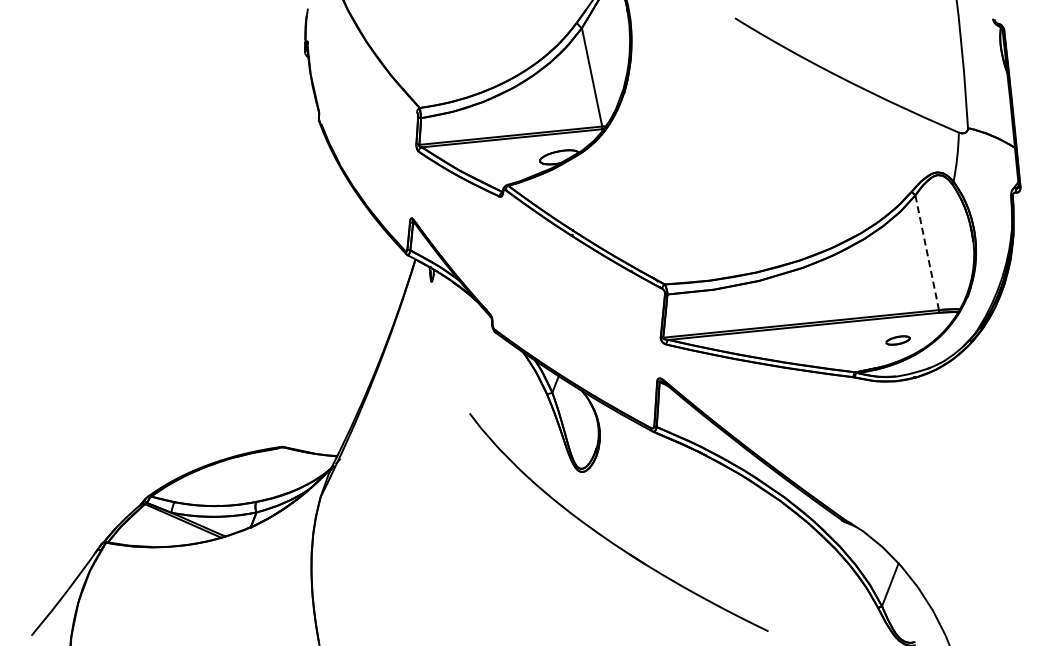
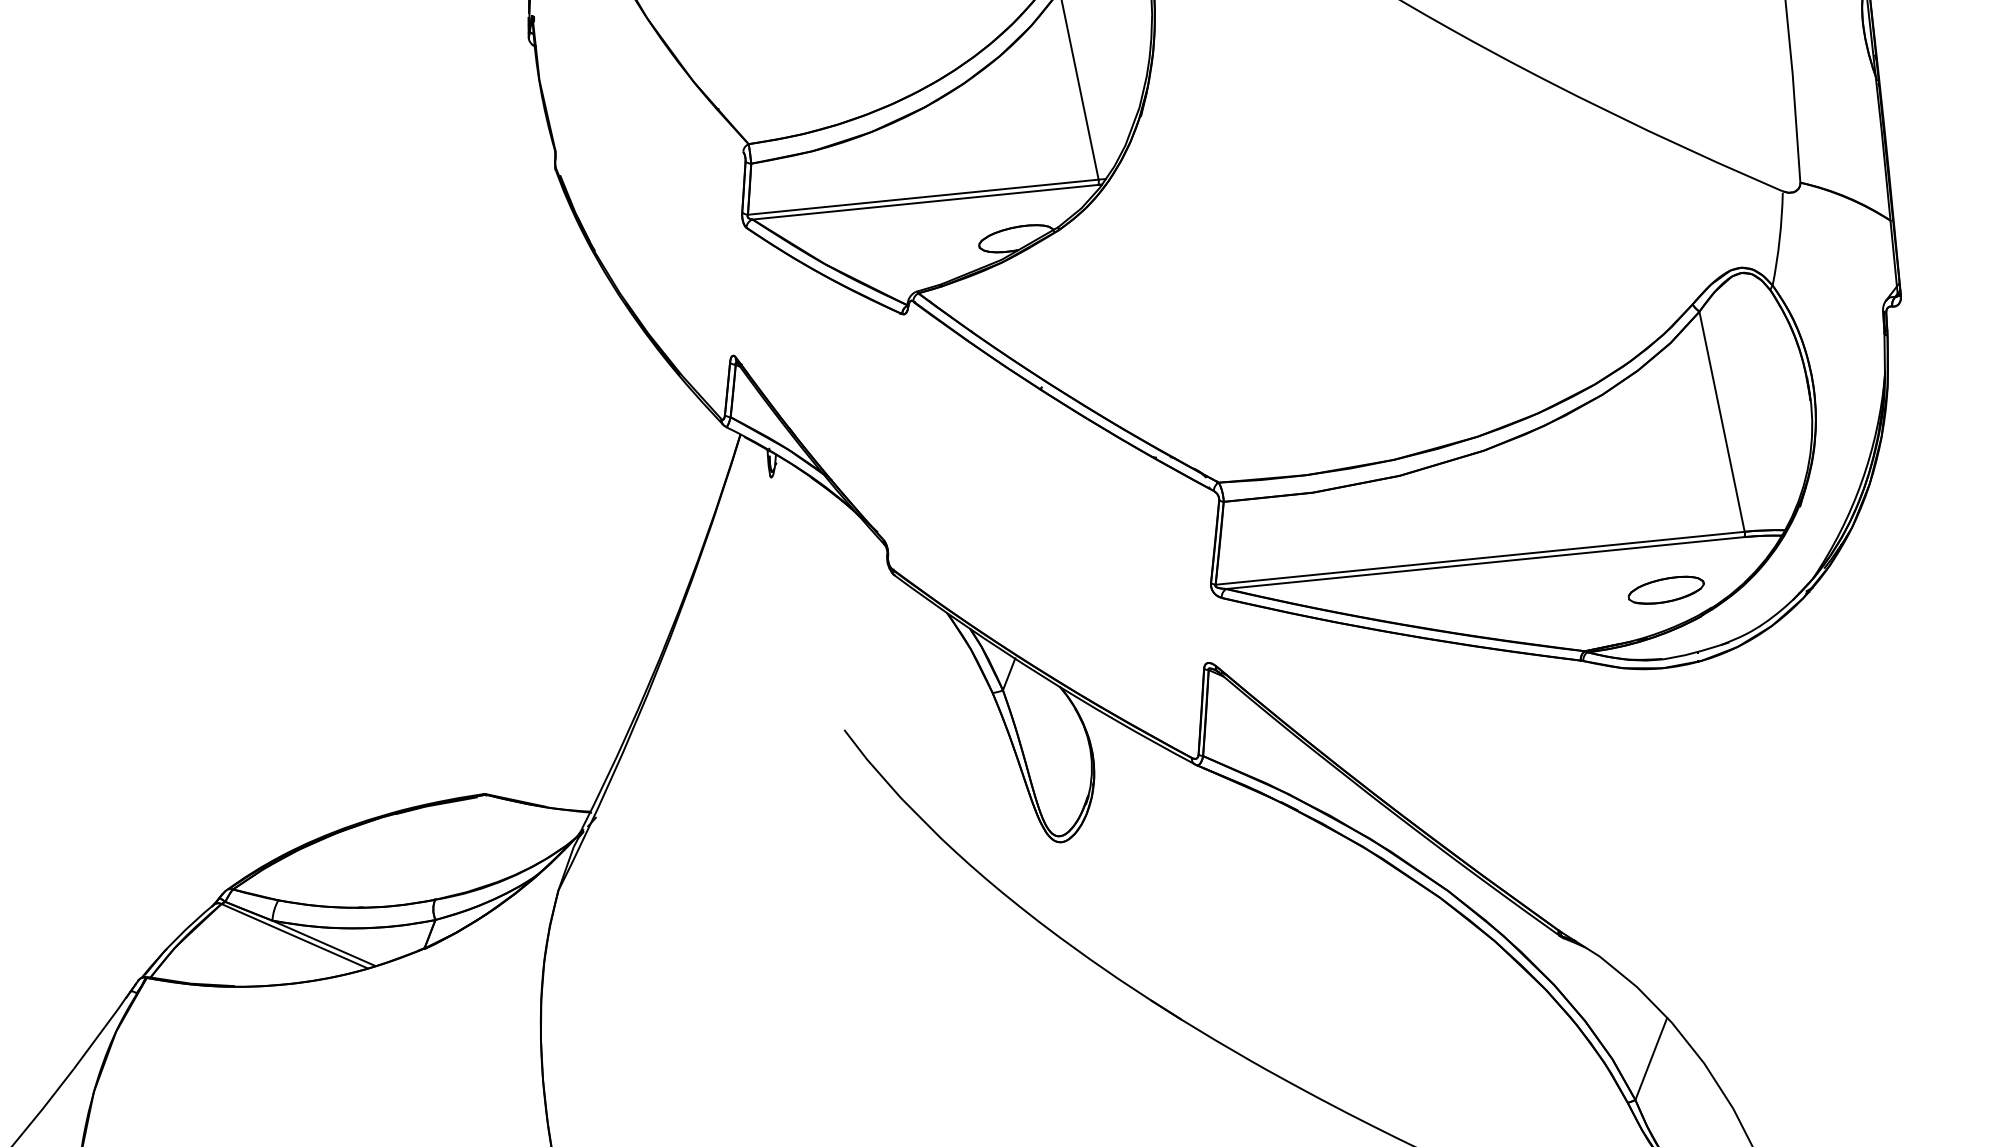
line: (927, 252) -> (1722, 421), dashed -> solid
part: (897, 340) -> (1665, 590), size x1.67

